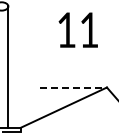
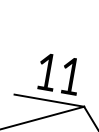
text: (77, 29) -> (58, 73), moved
line: (73, 87) -> (49, 100), dashed -> solid

